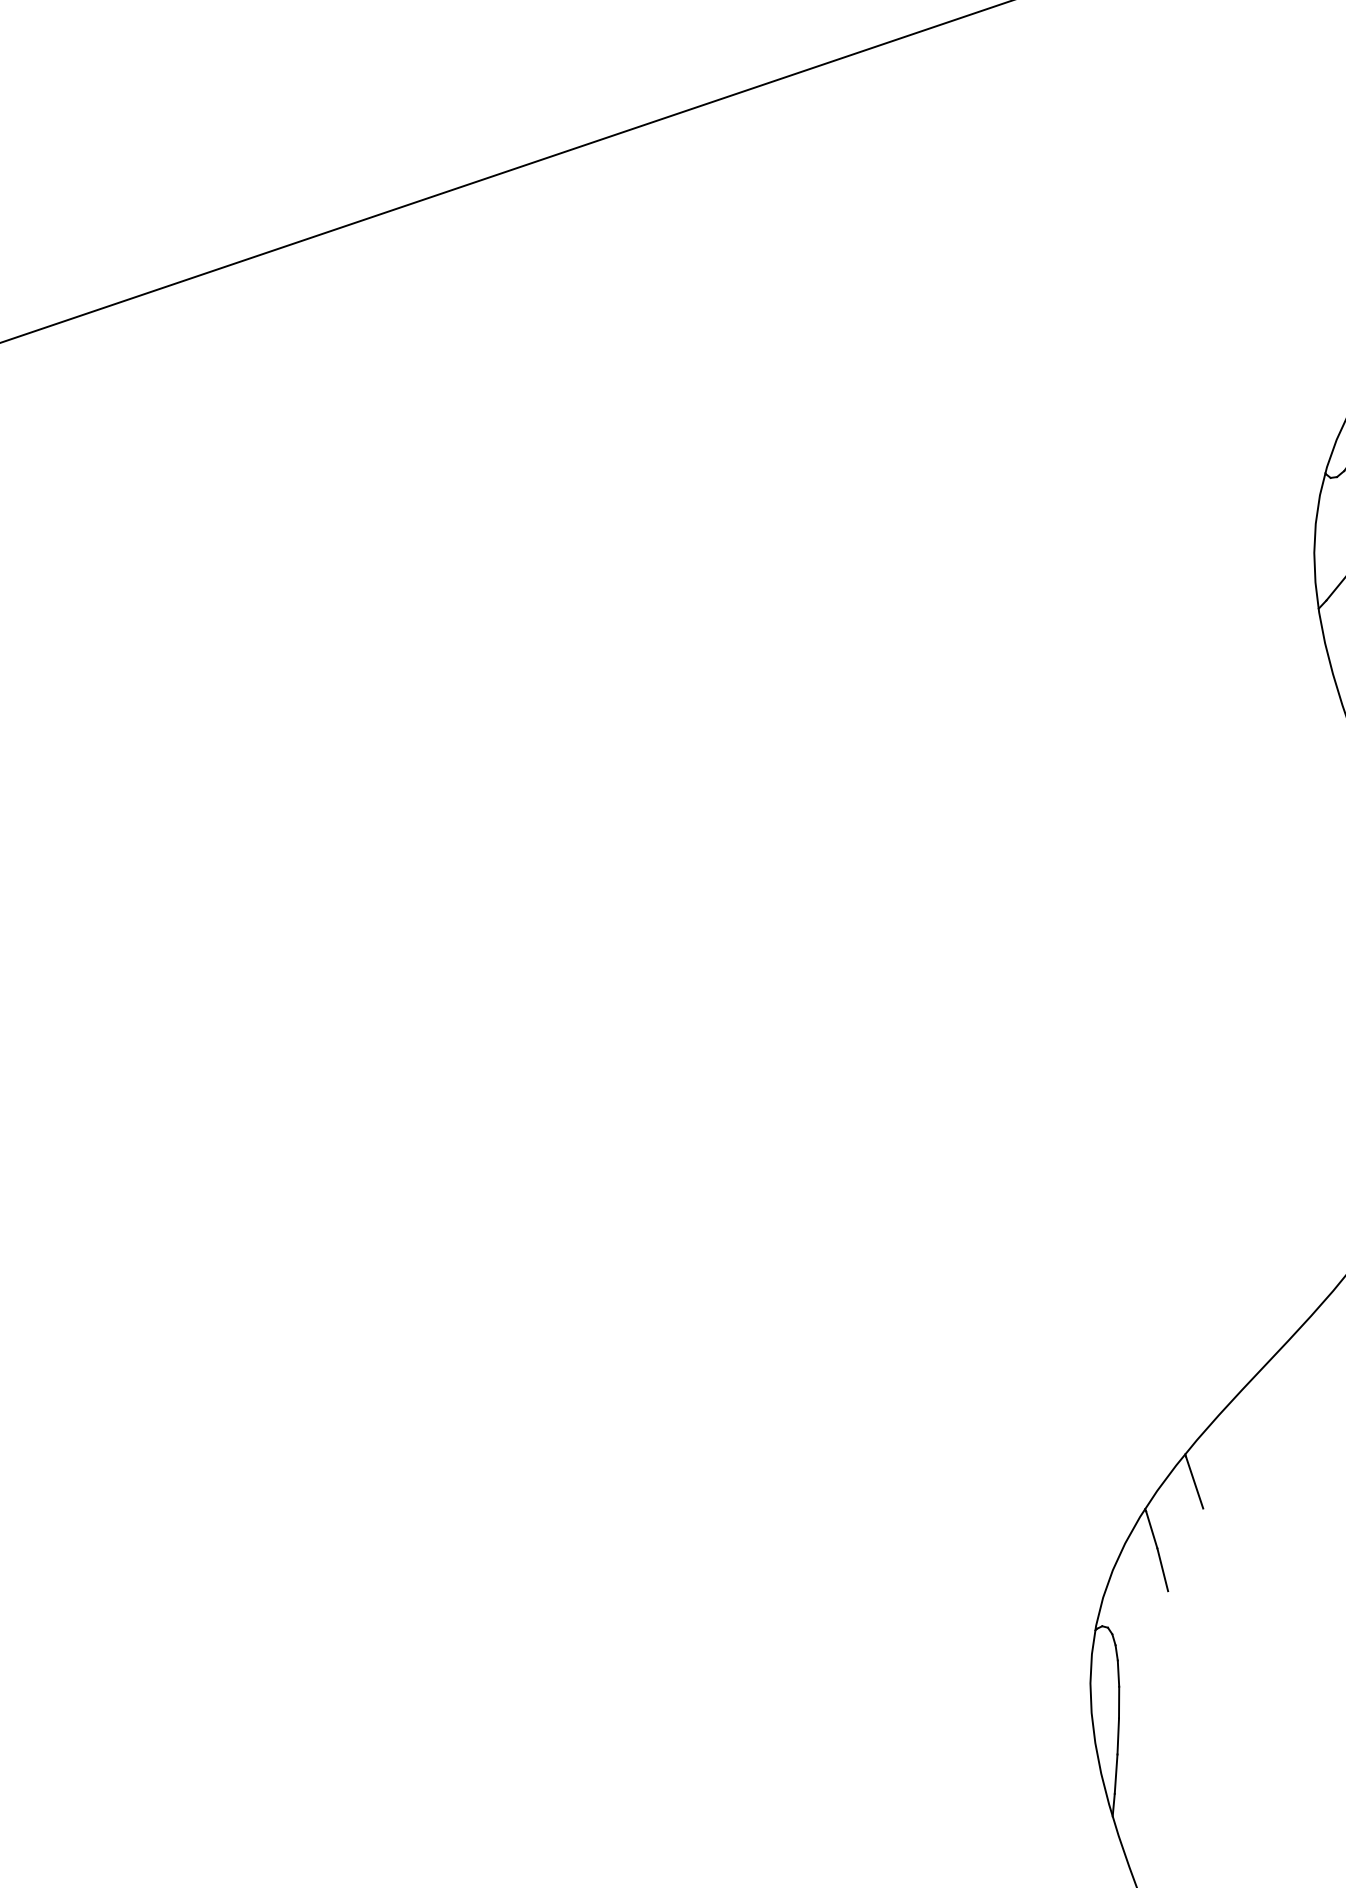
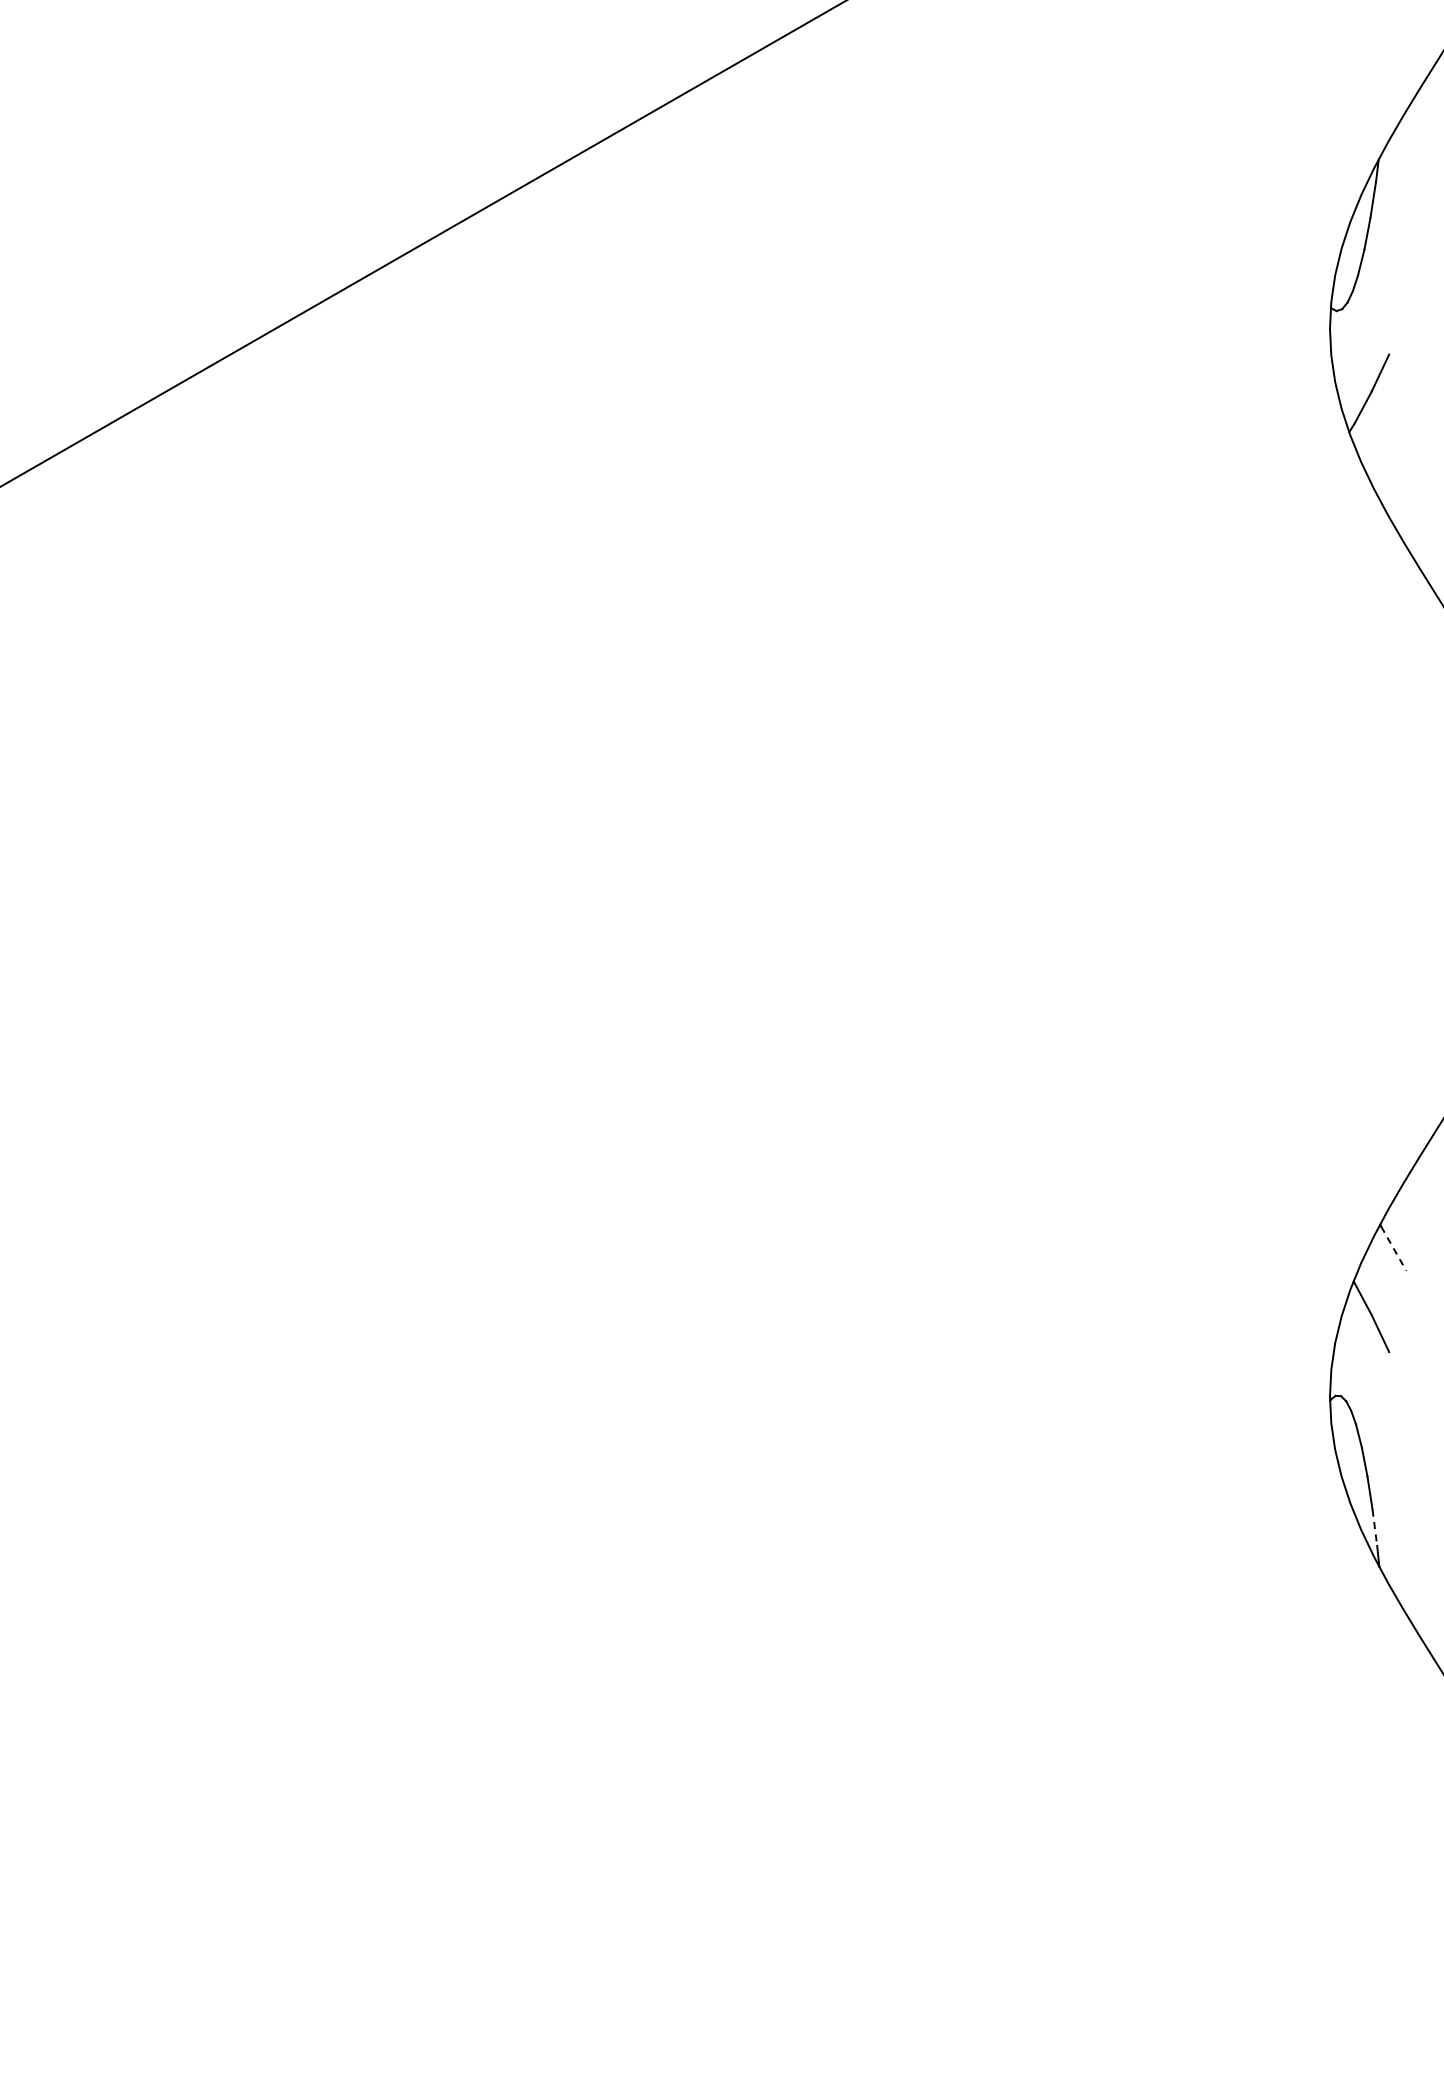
line: (1194, 1483) -> (1393, 1249), solid -> dashed
line: (1115, 1774) -> (1374, 1528), solid -> dashed

